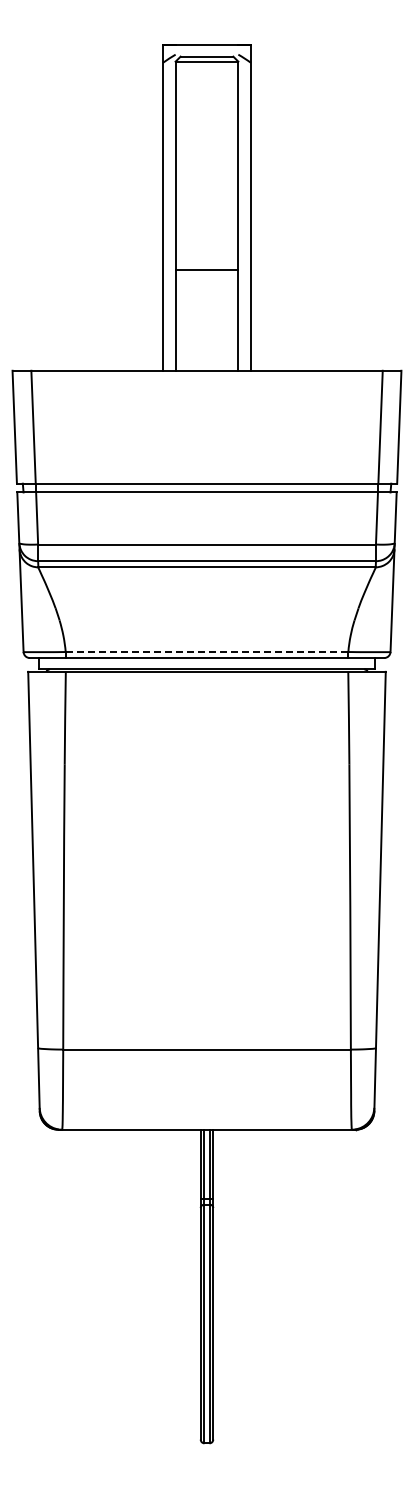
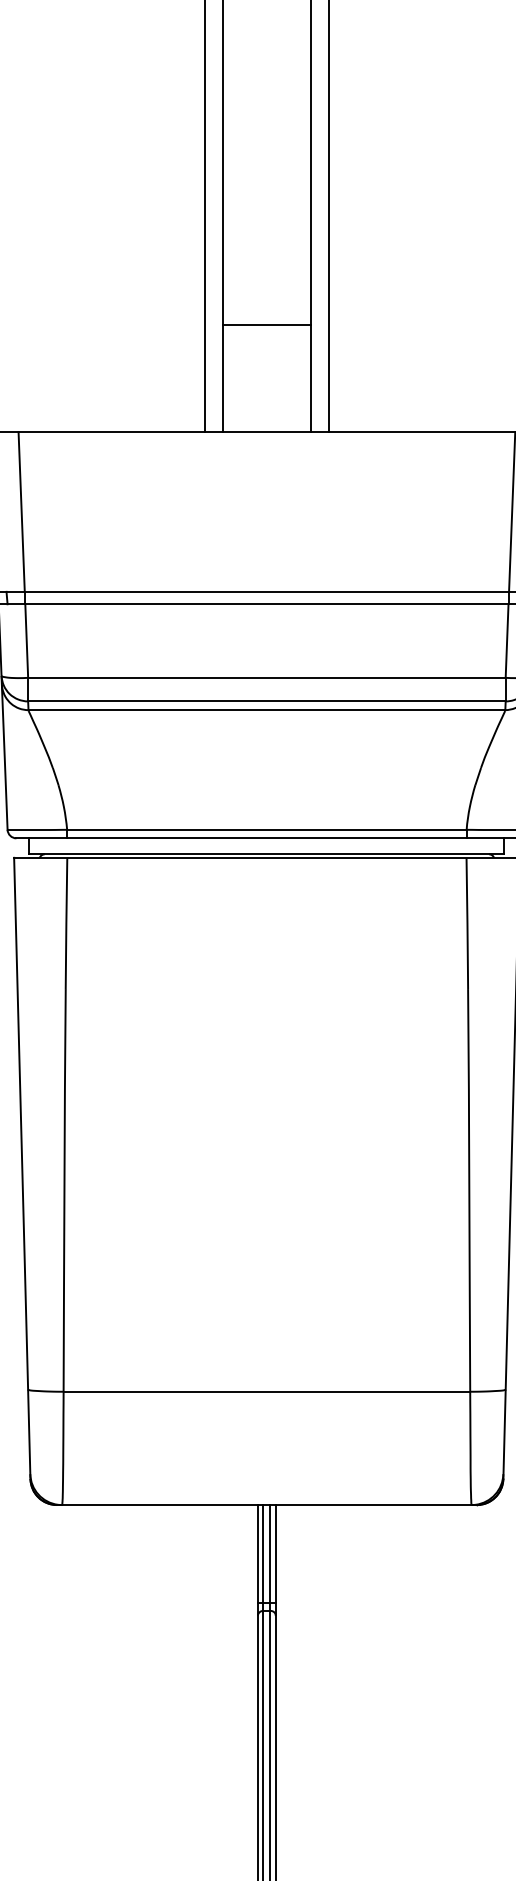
line: (206, 270) -> (266, 325), moved
line: (207, 652) -> (267, 830), dashed -> solid

